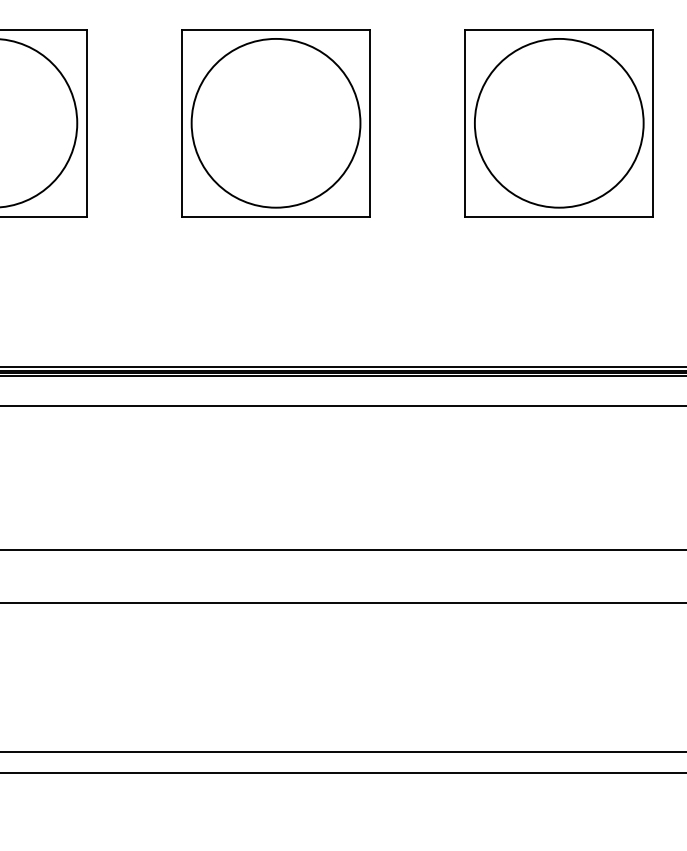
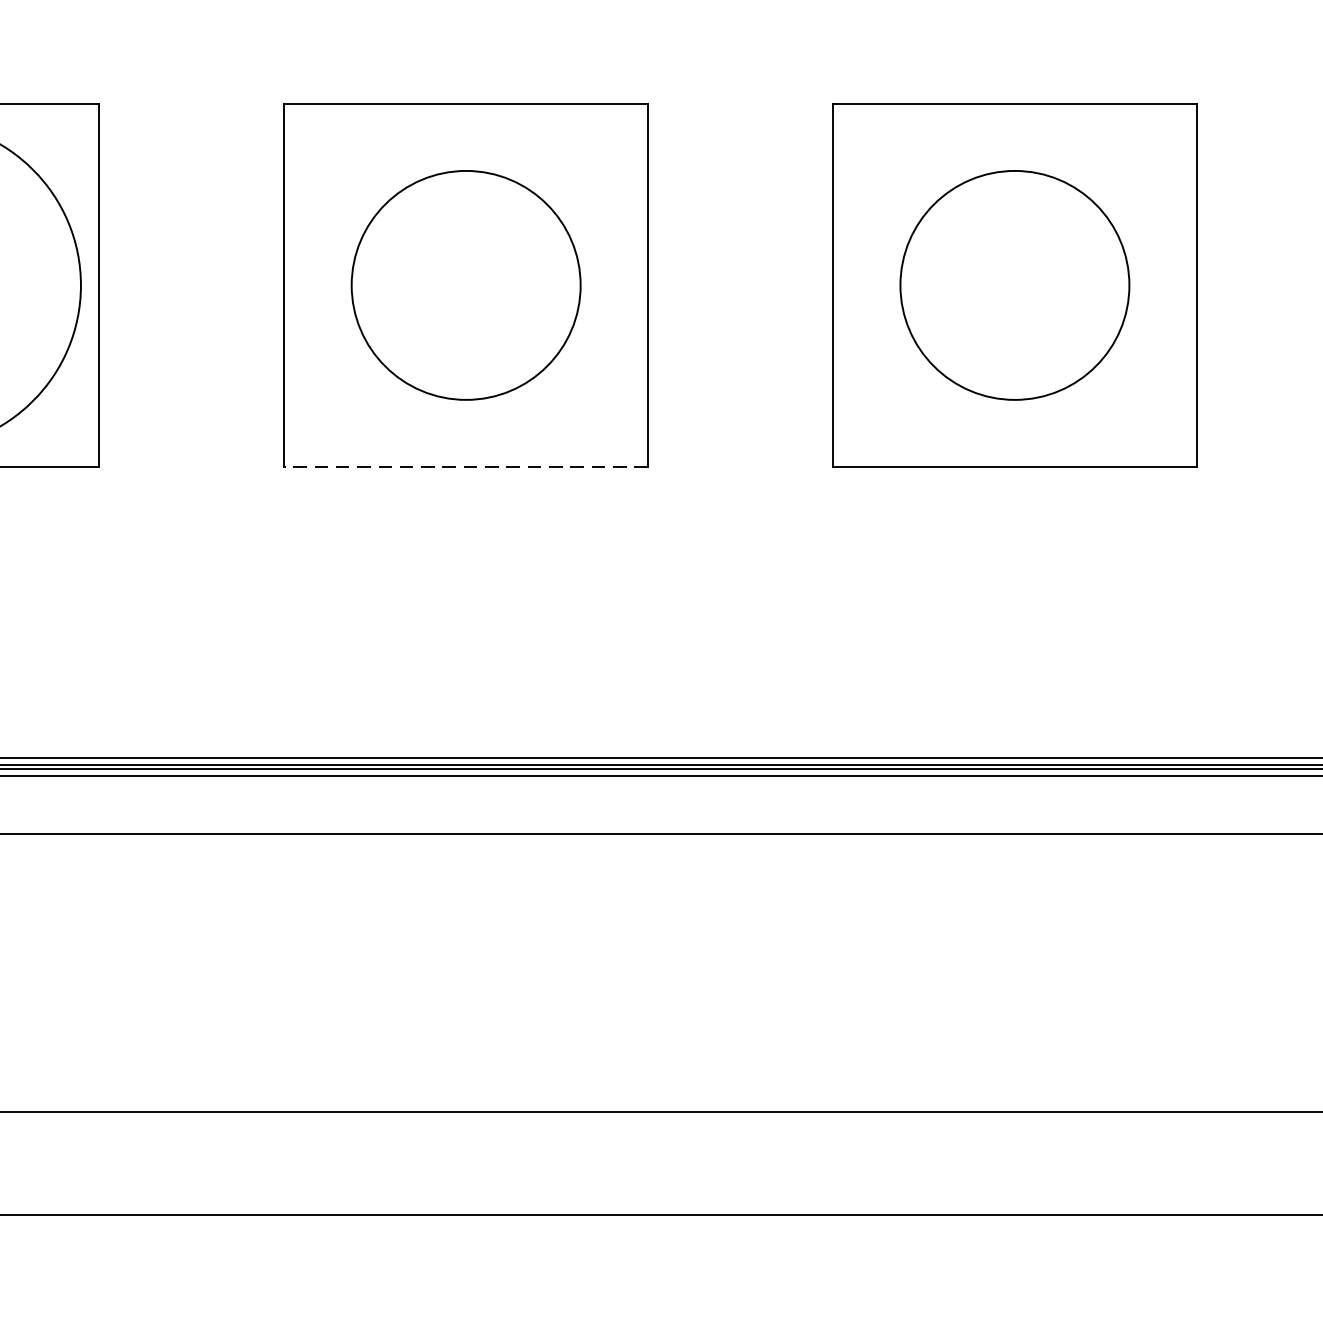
circle: (275, 122) -> (465, 283), size x0.7
circle: (558, 122) -> (1013, 283), size x0.7
line: (276, 217) -> (467, 467), solid -> dashed

